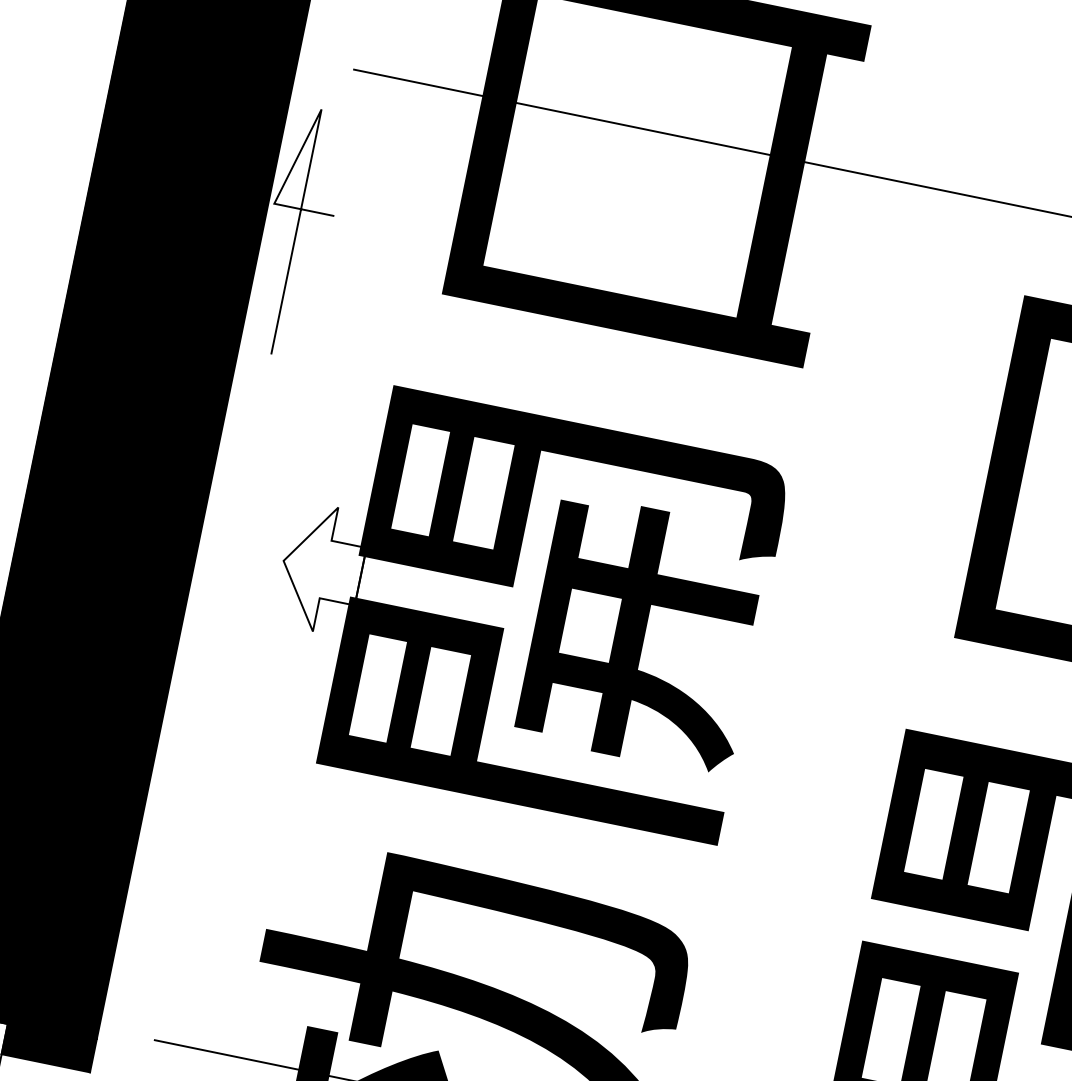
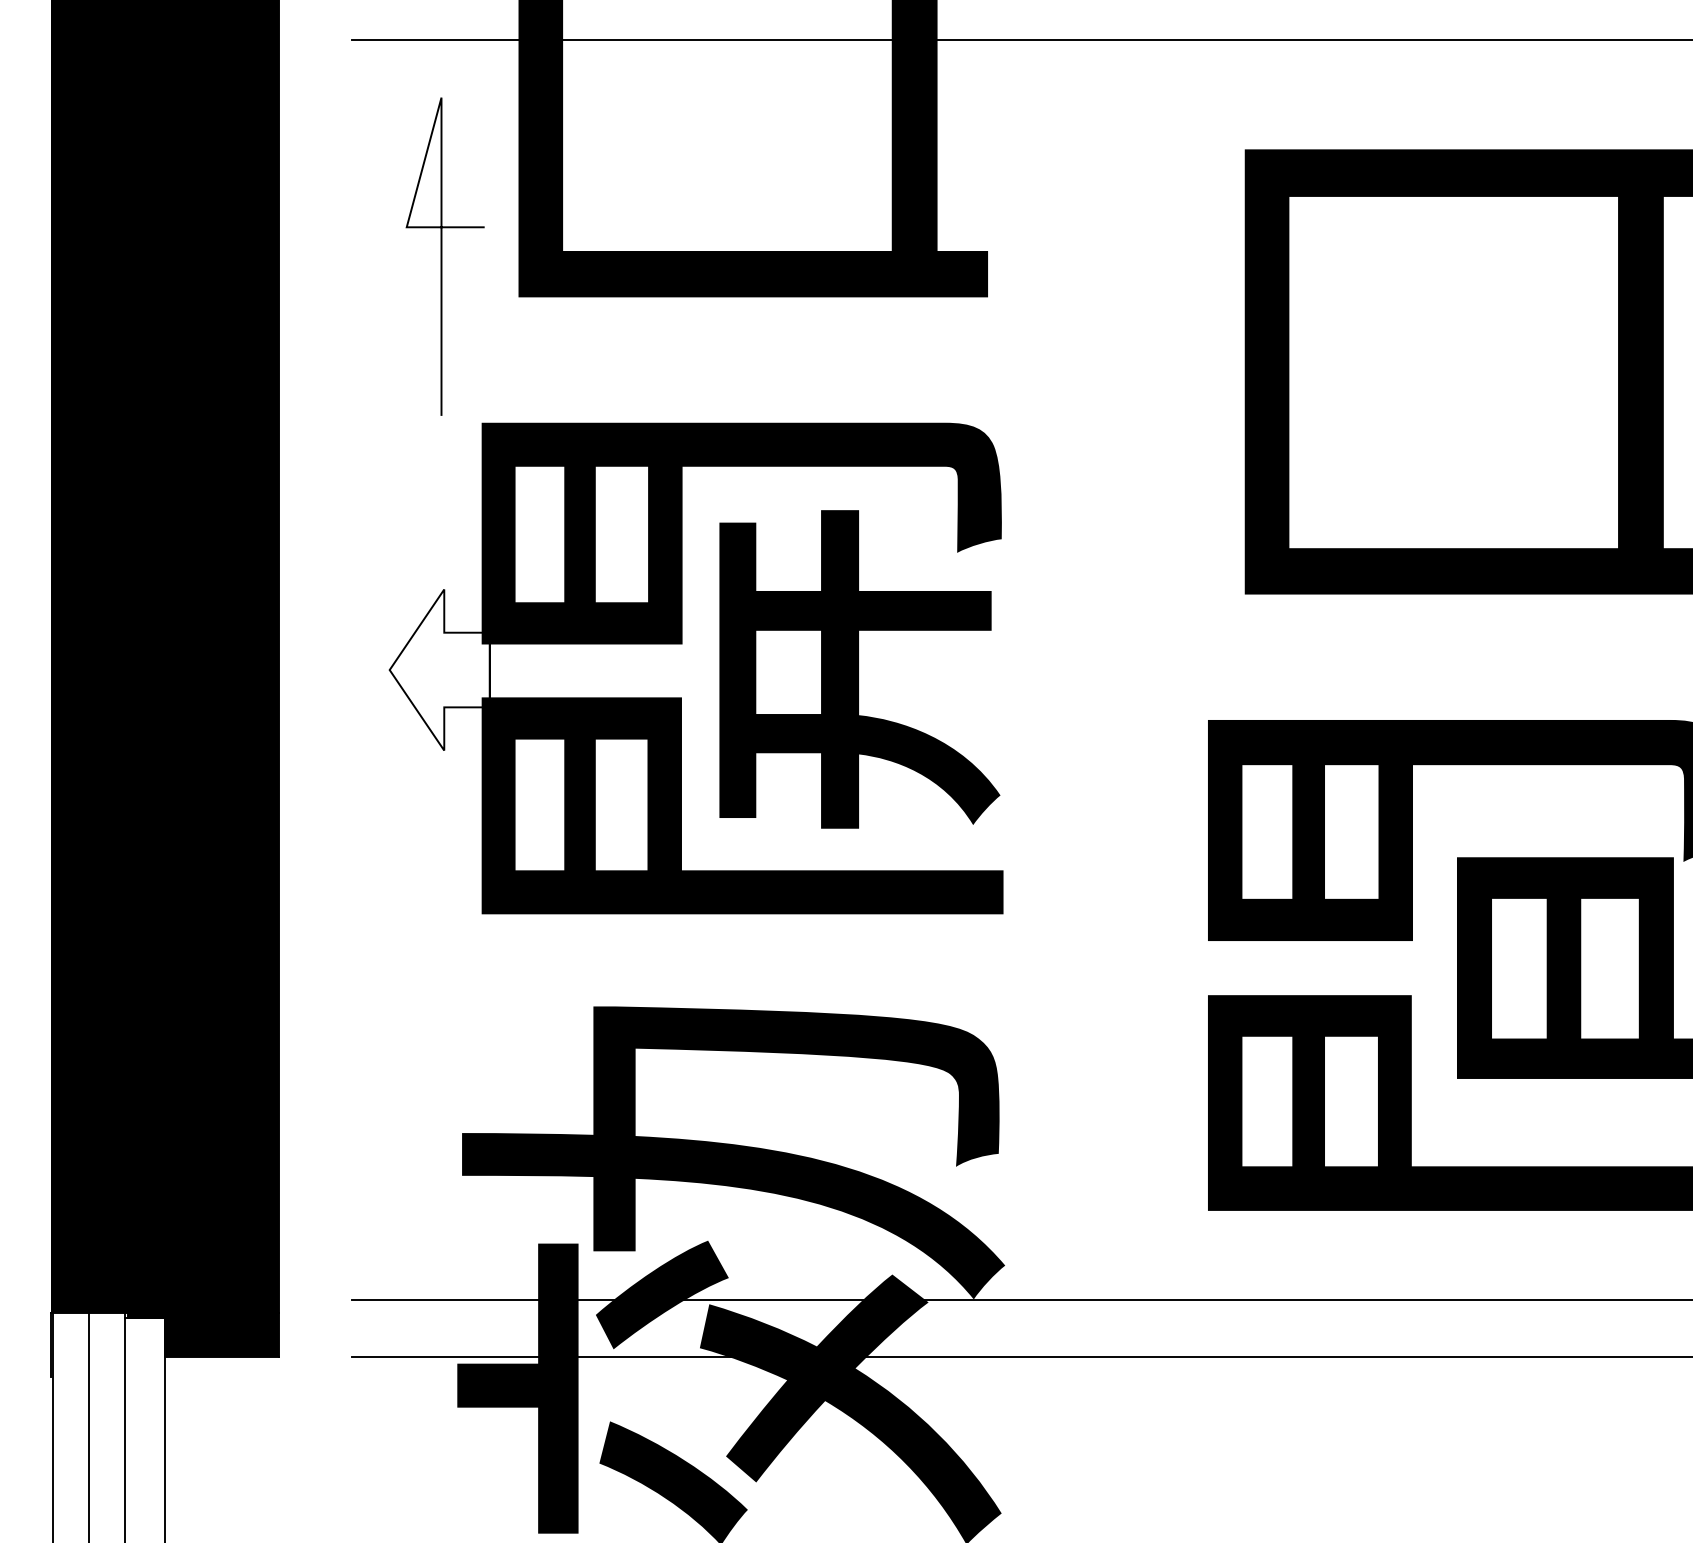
line: (297, 231) -> (442, 256), moved

